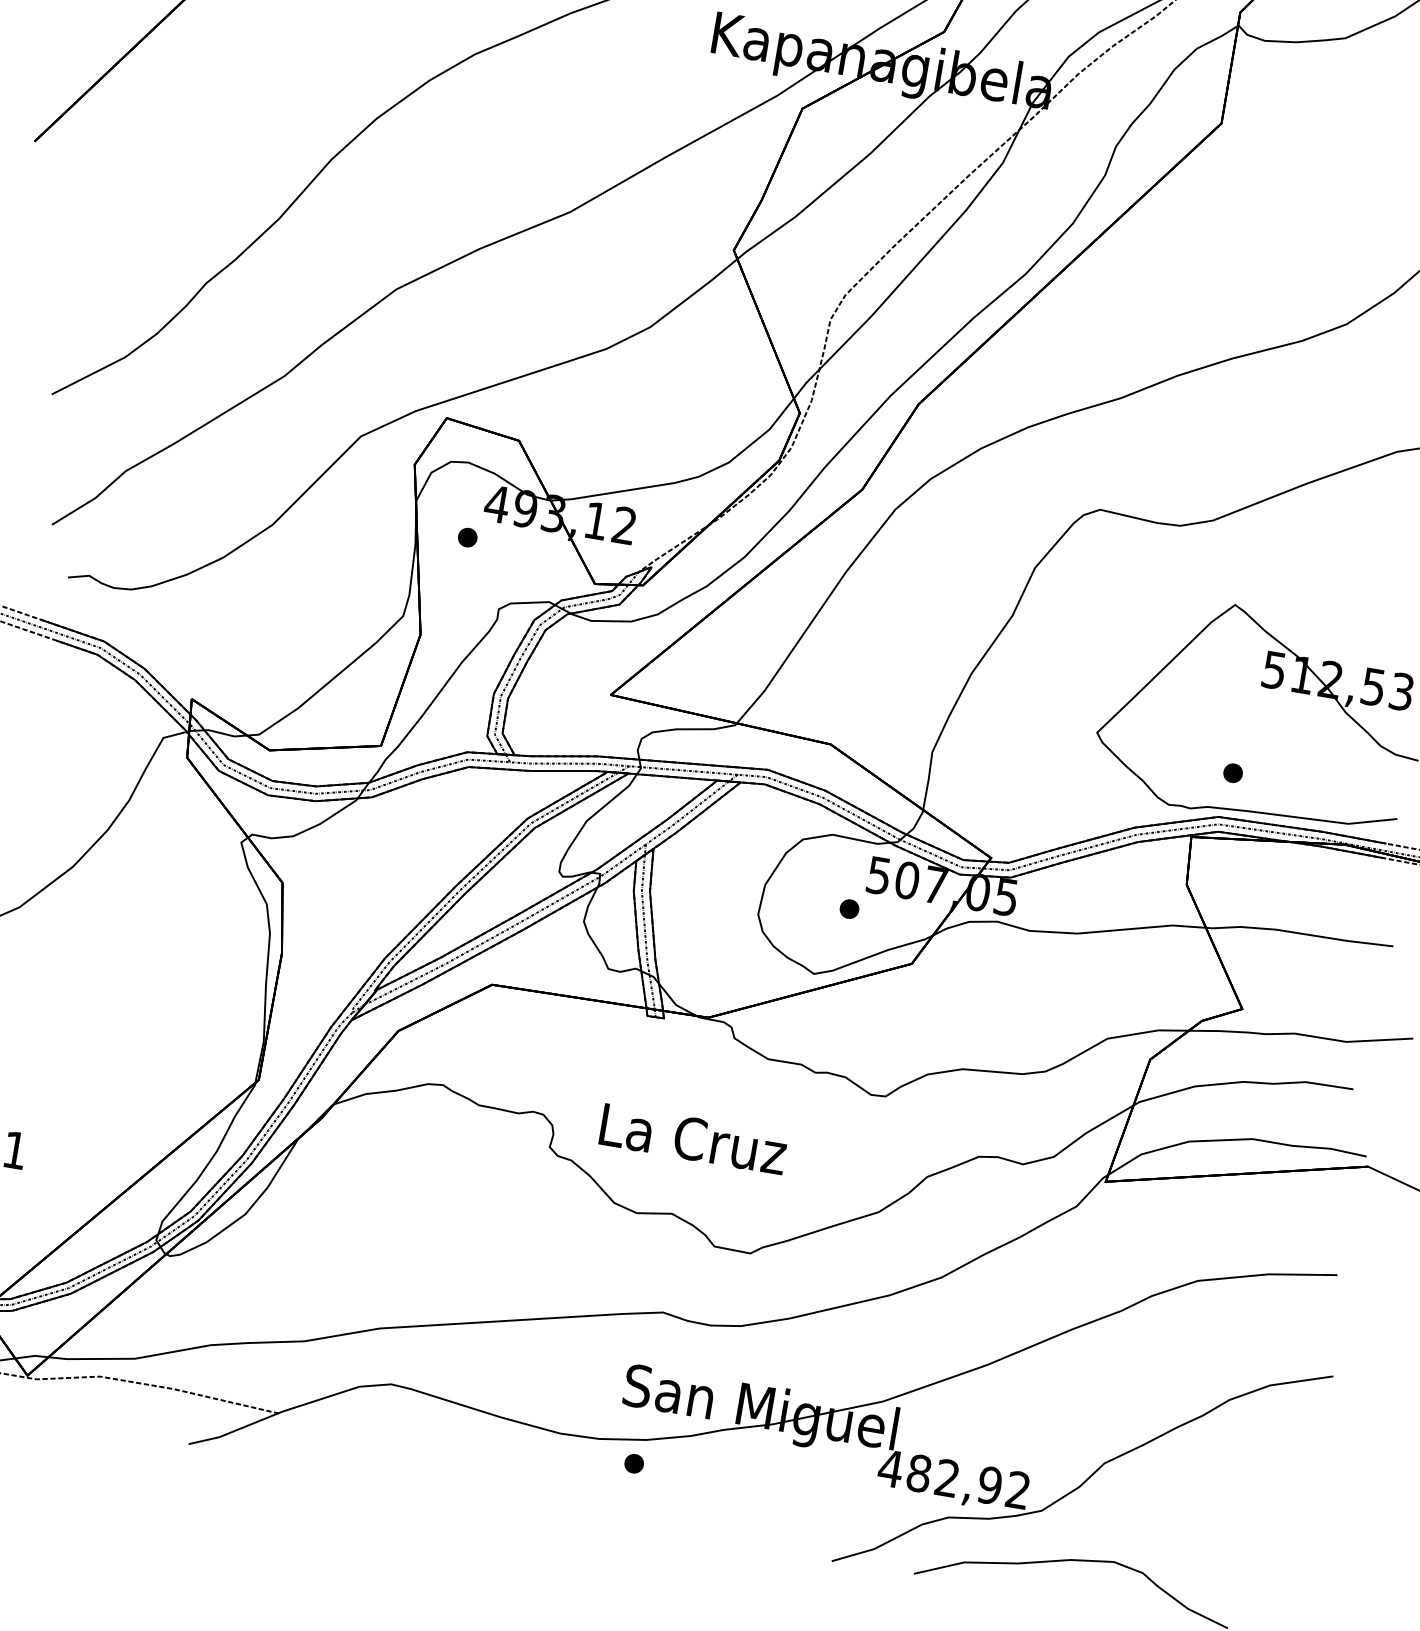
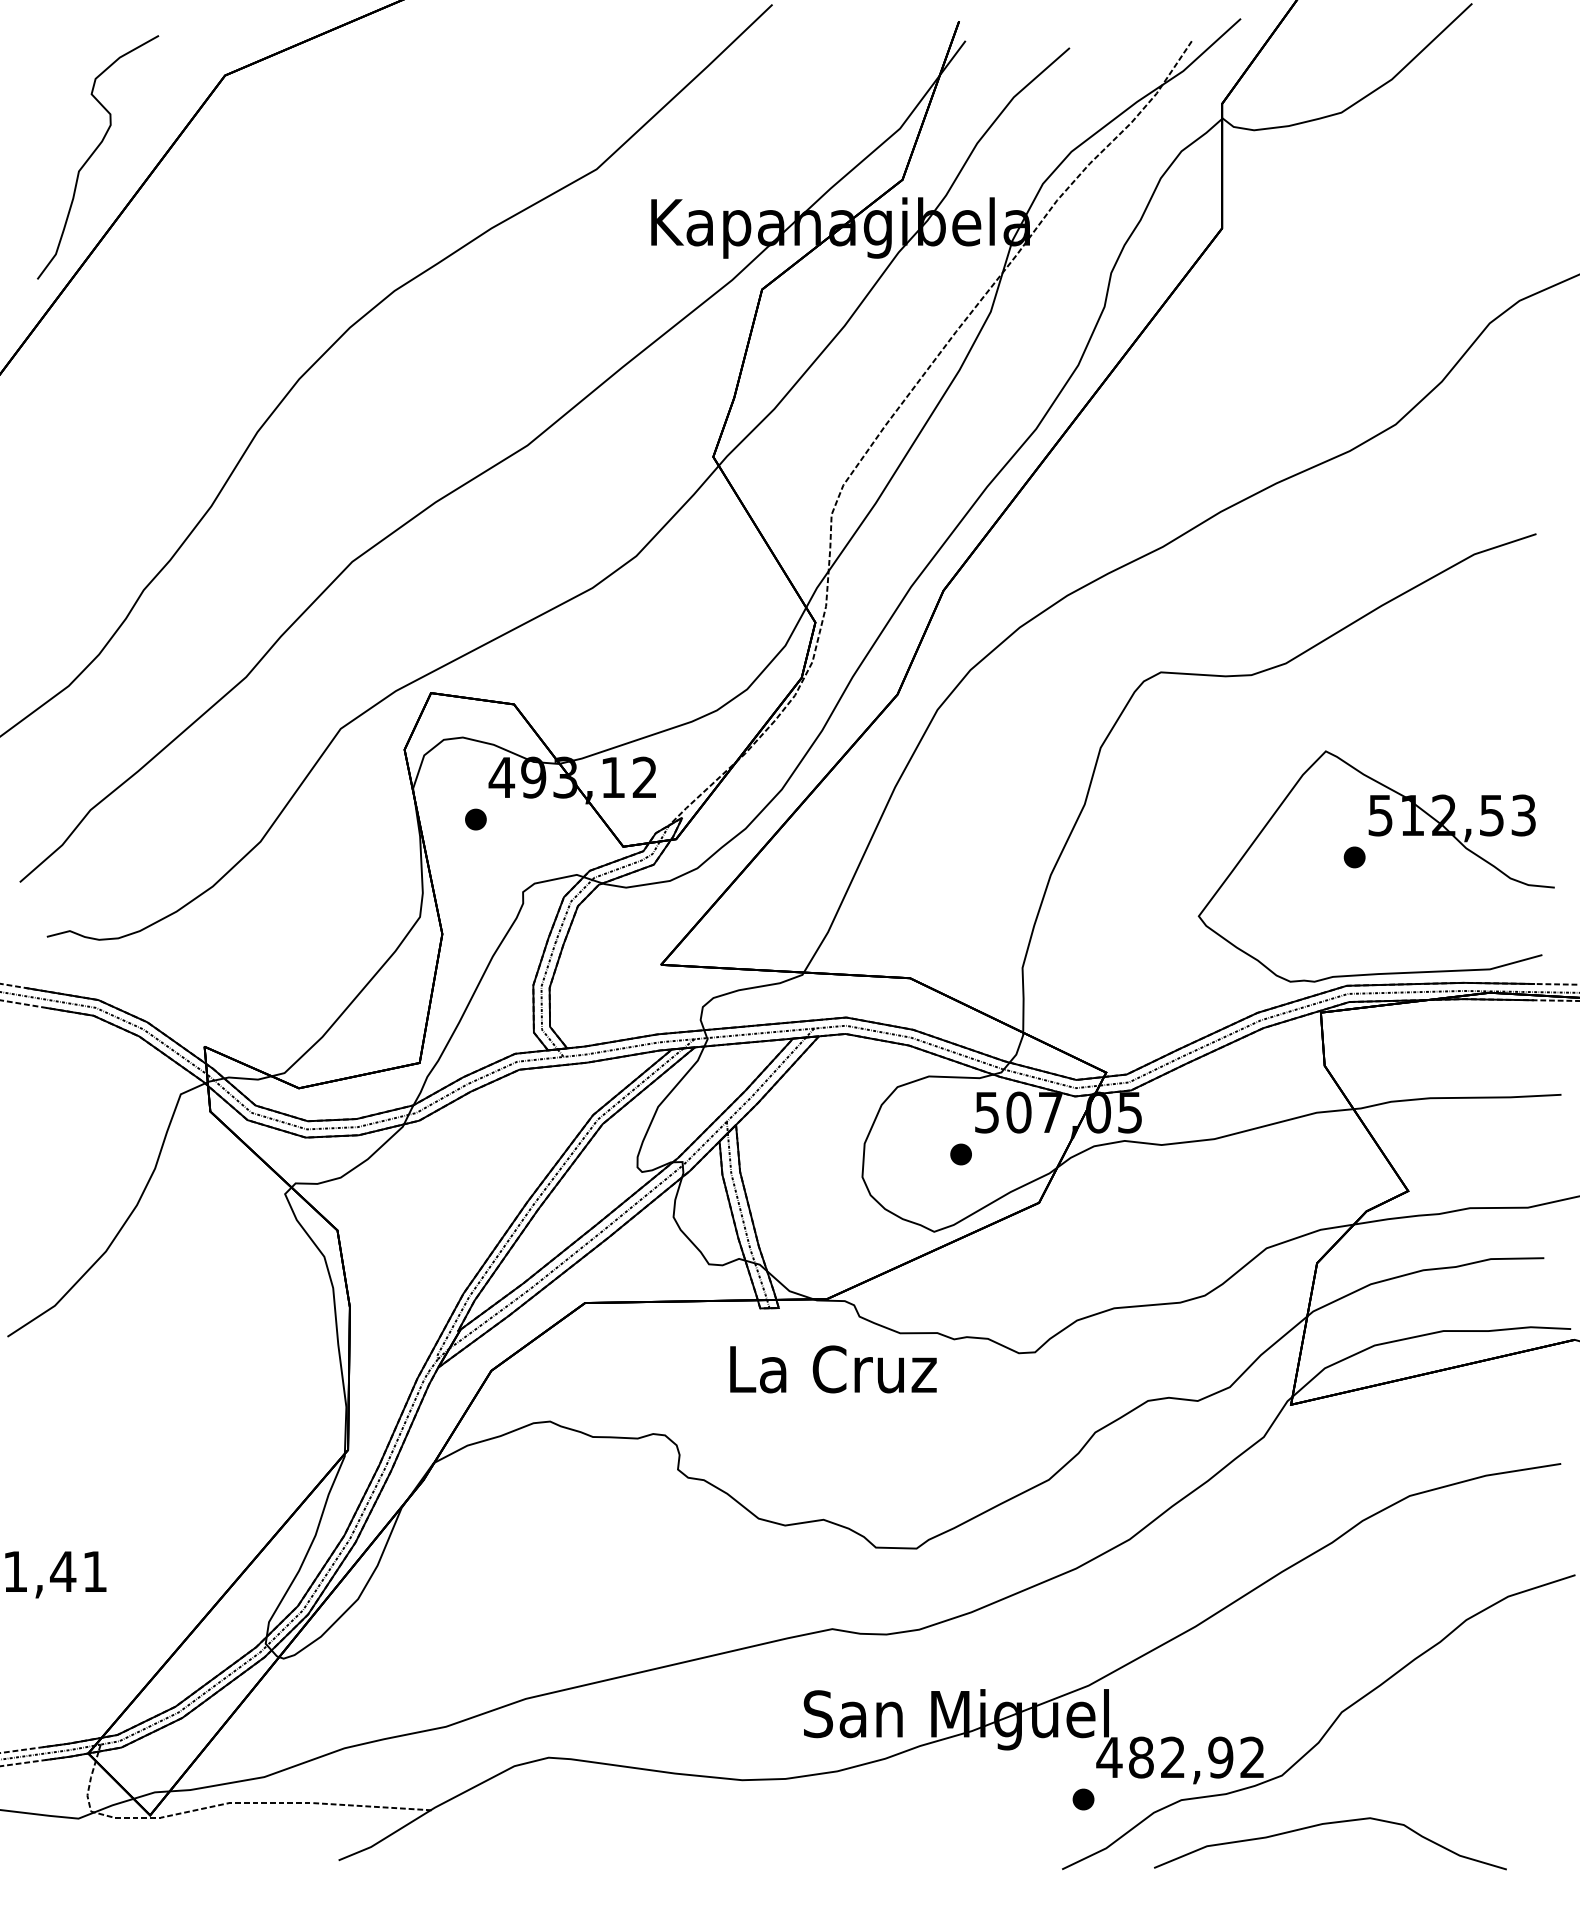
part: (1232, 773) -> (1354, 857), moved
text: (693, 1139) -> (833, 1369), moved
part: (634, 1463) -> (1083, 1799), moved

